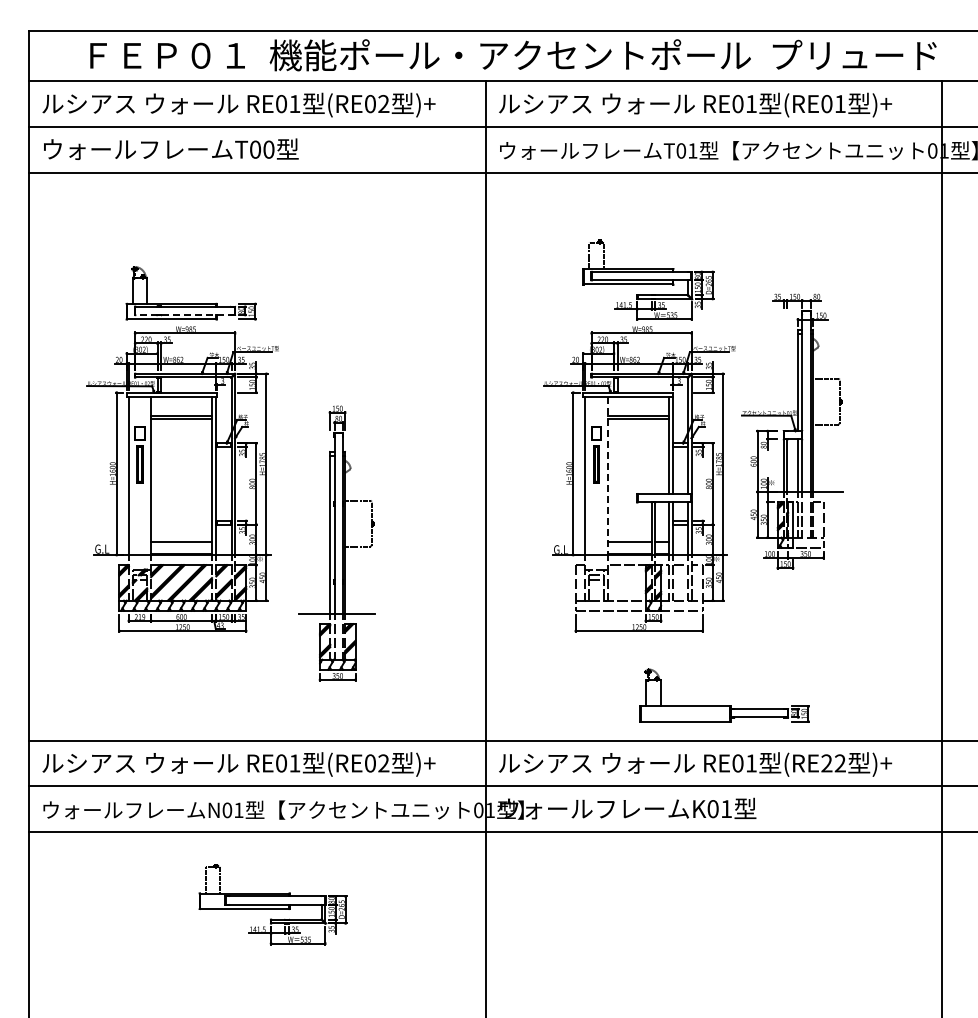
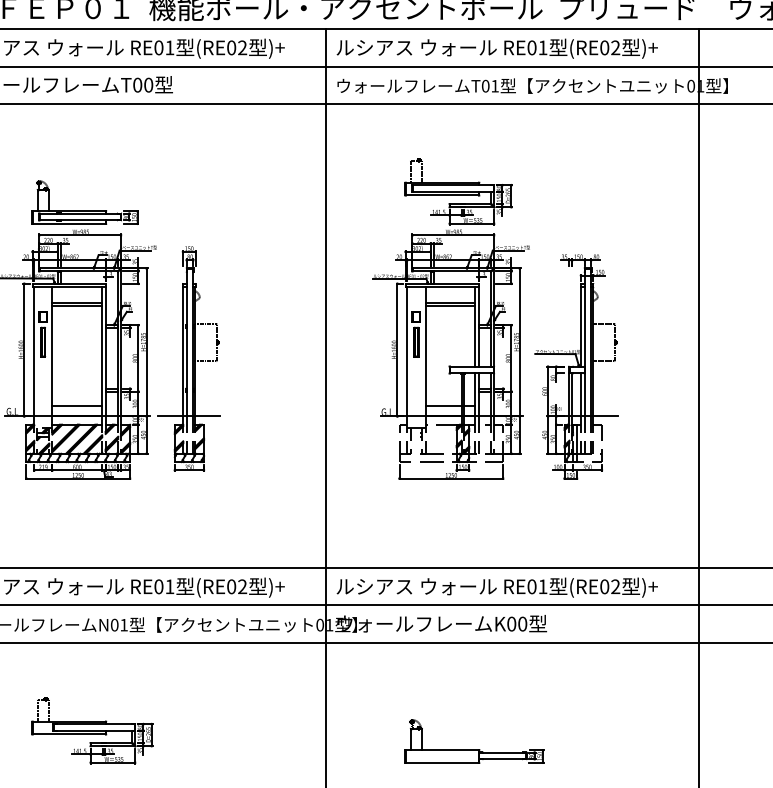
text: (839, 103) -> (614, 47), (RE01 -> (RE02
line: (185, 314) -> (80, 219), dashed -> solid
part: (792, 431) -> (576, 367), moved
line: (607, 476) -> (425, 352), dashed -> solid
part: (336, 543) -> (188, 358), moved
part: (724, 705) -> (474, 749), moved
text: (826, 763) -> (604, 586), (RE22 -> (RE02
text: (726, 809) -> (522, 624), K01 -> K00
part: (272, 904) -> (91, 730), moved

